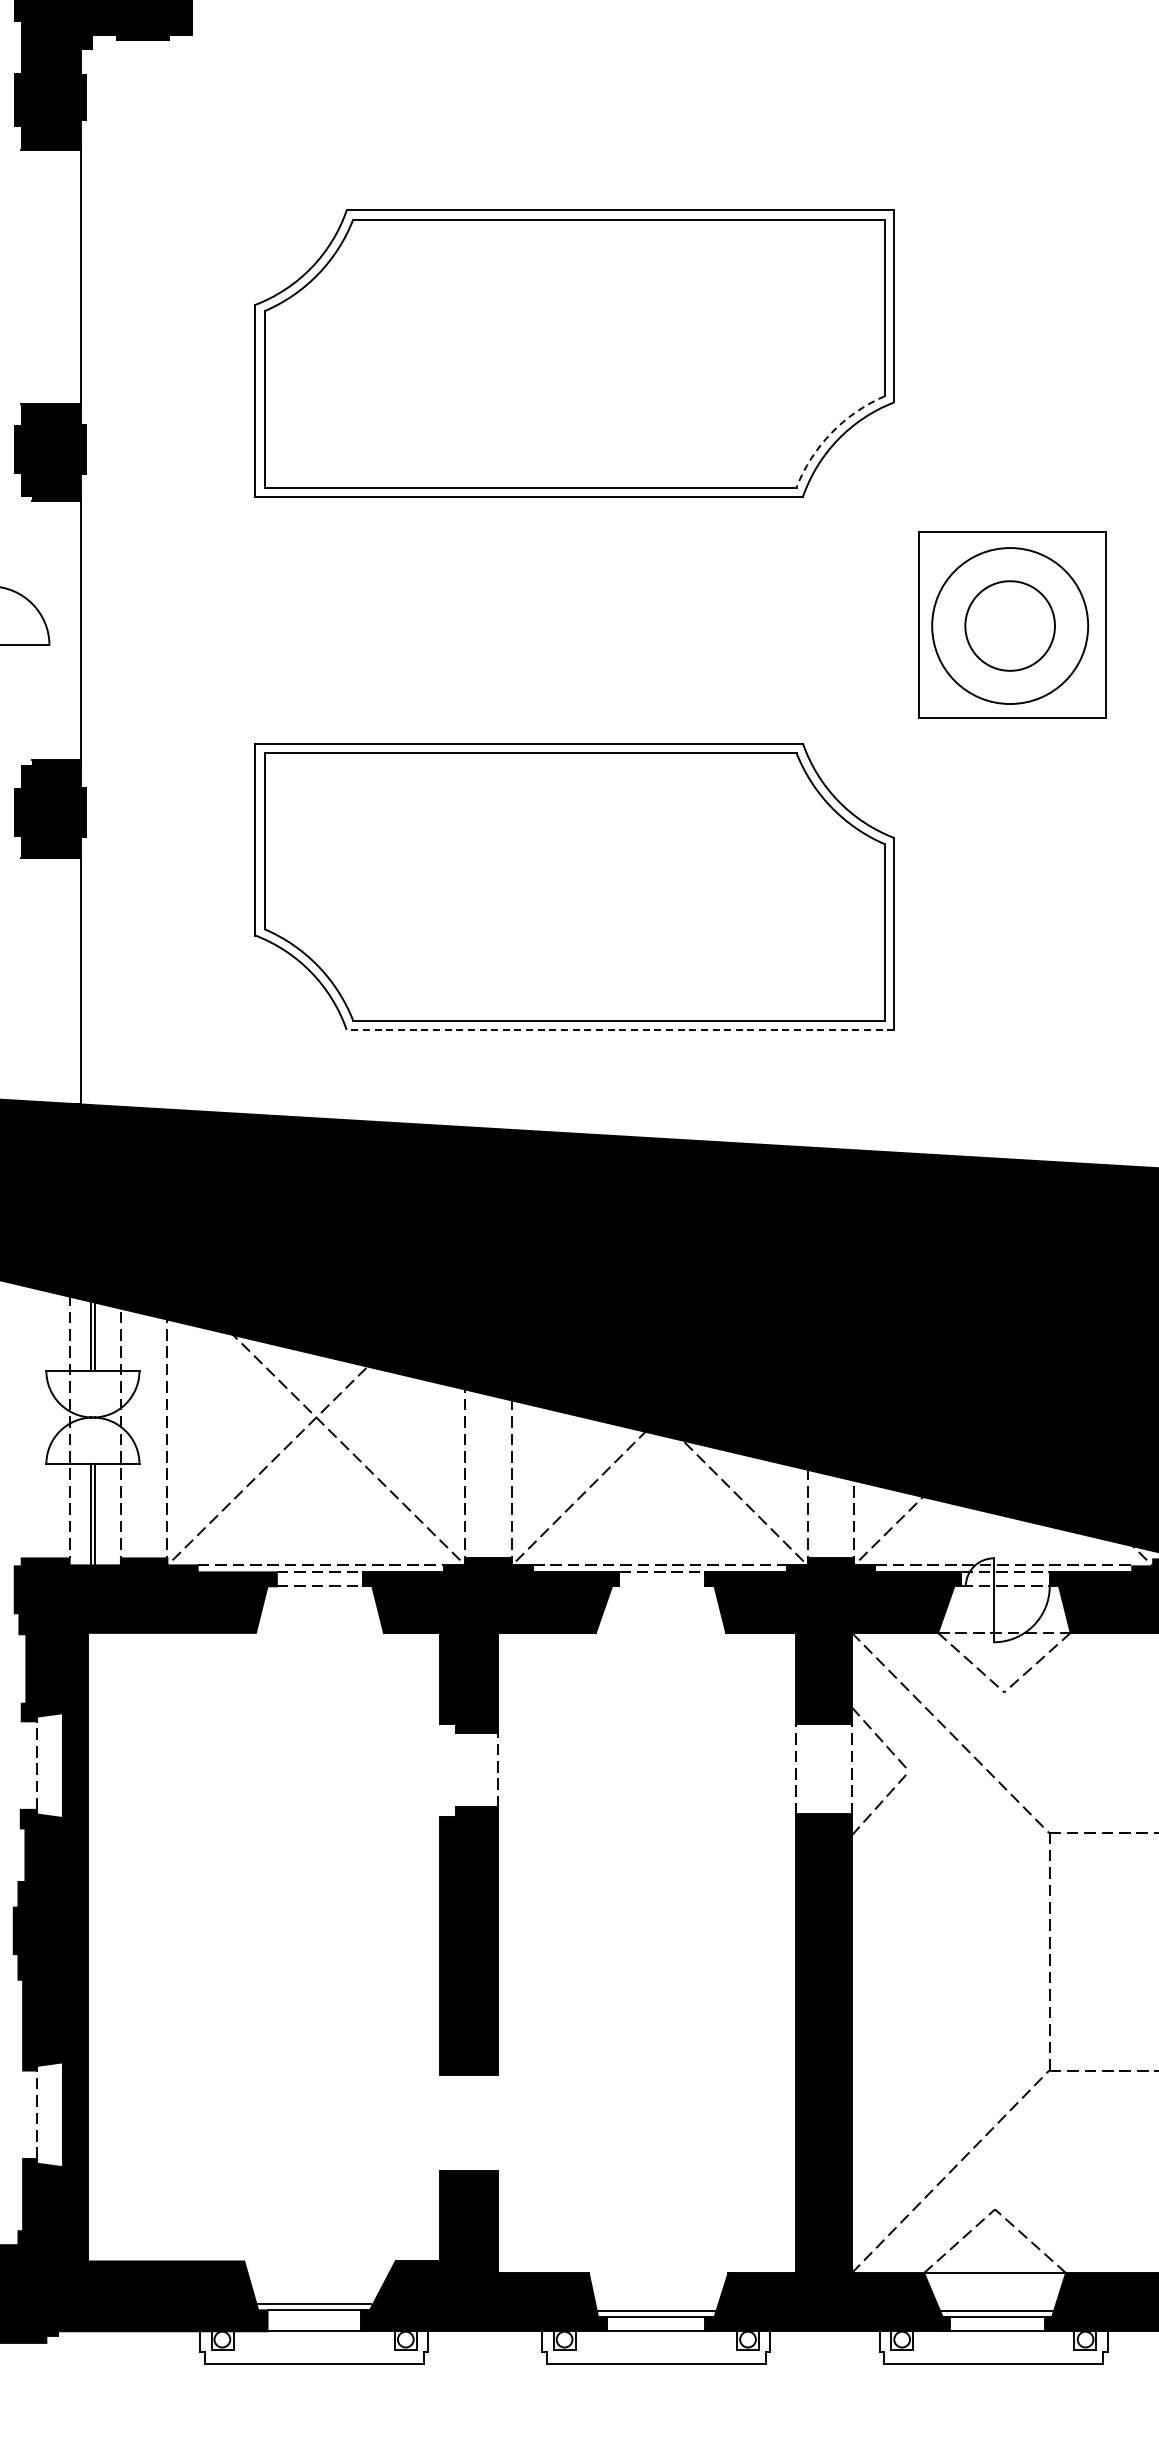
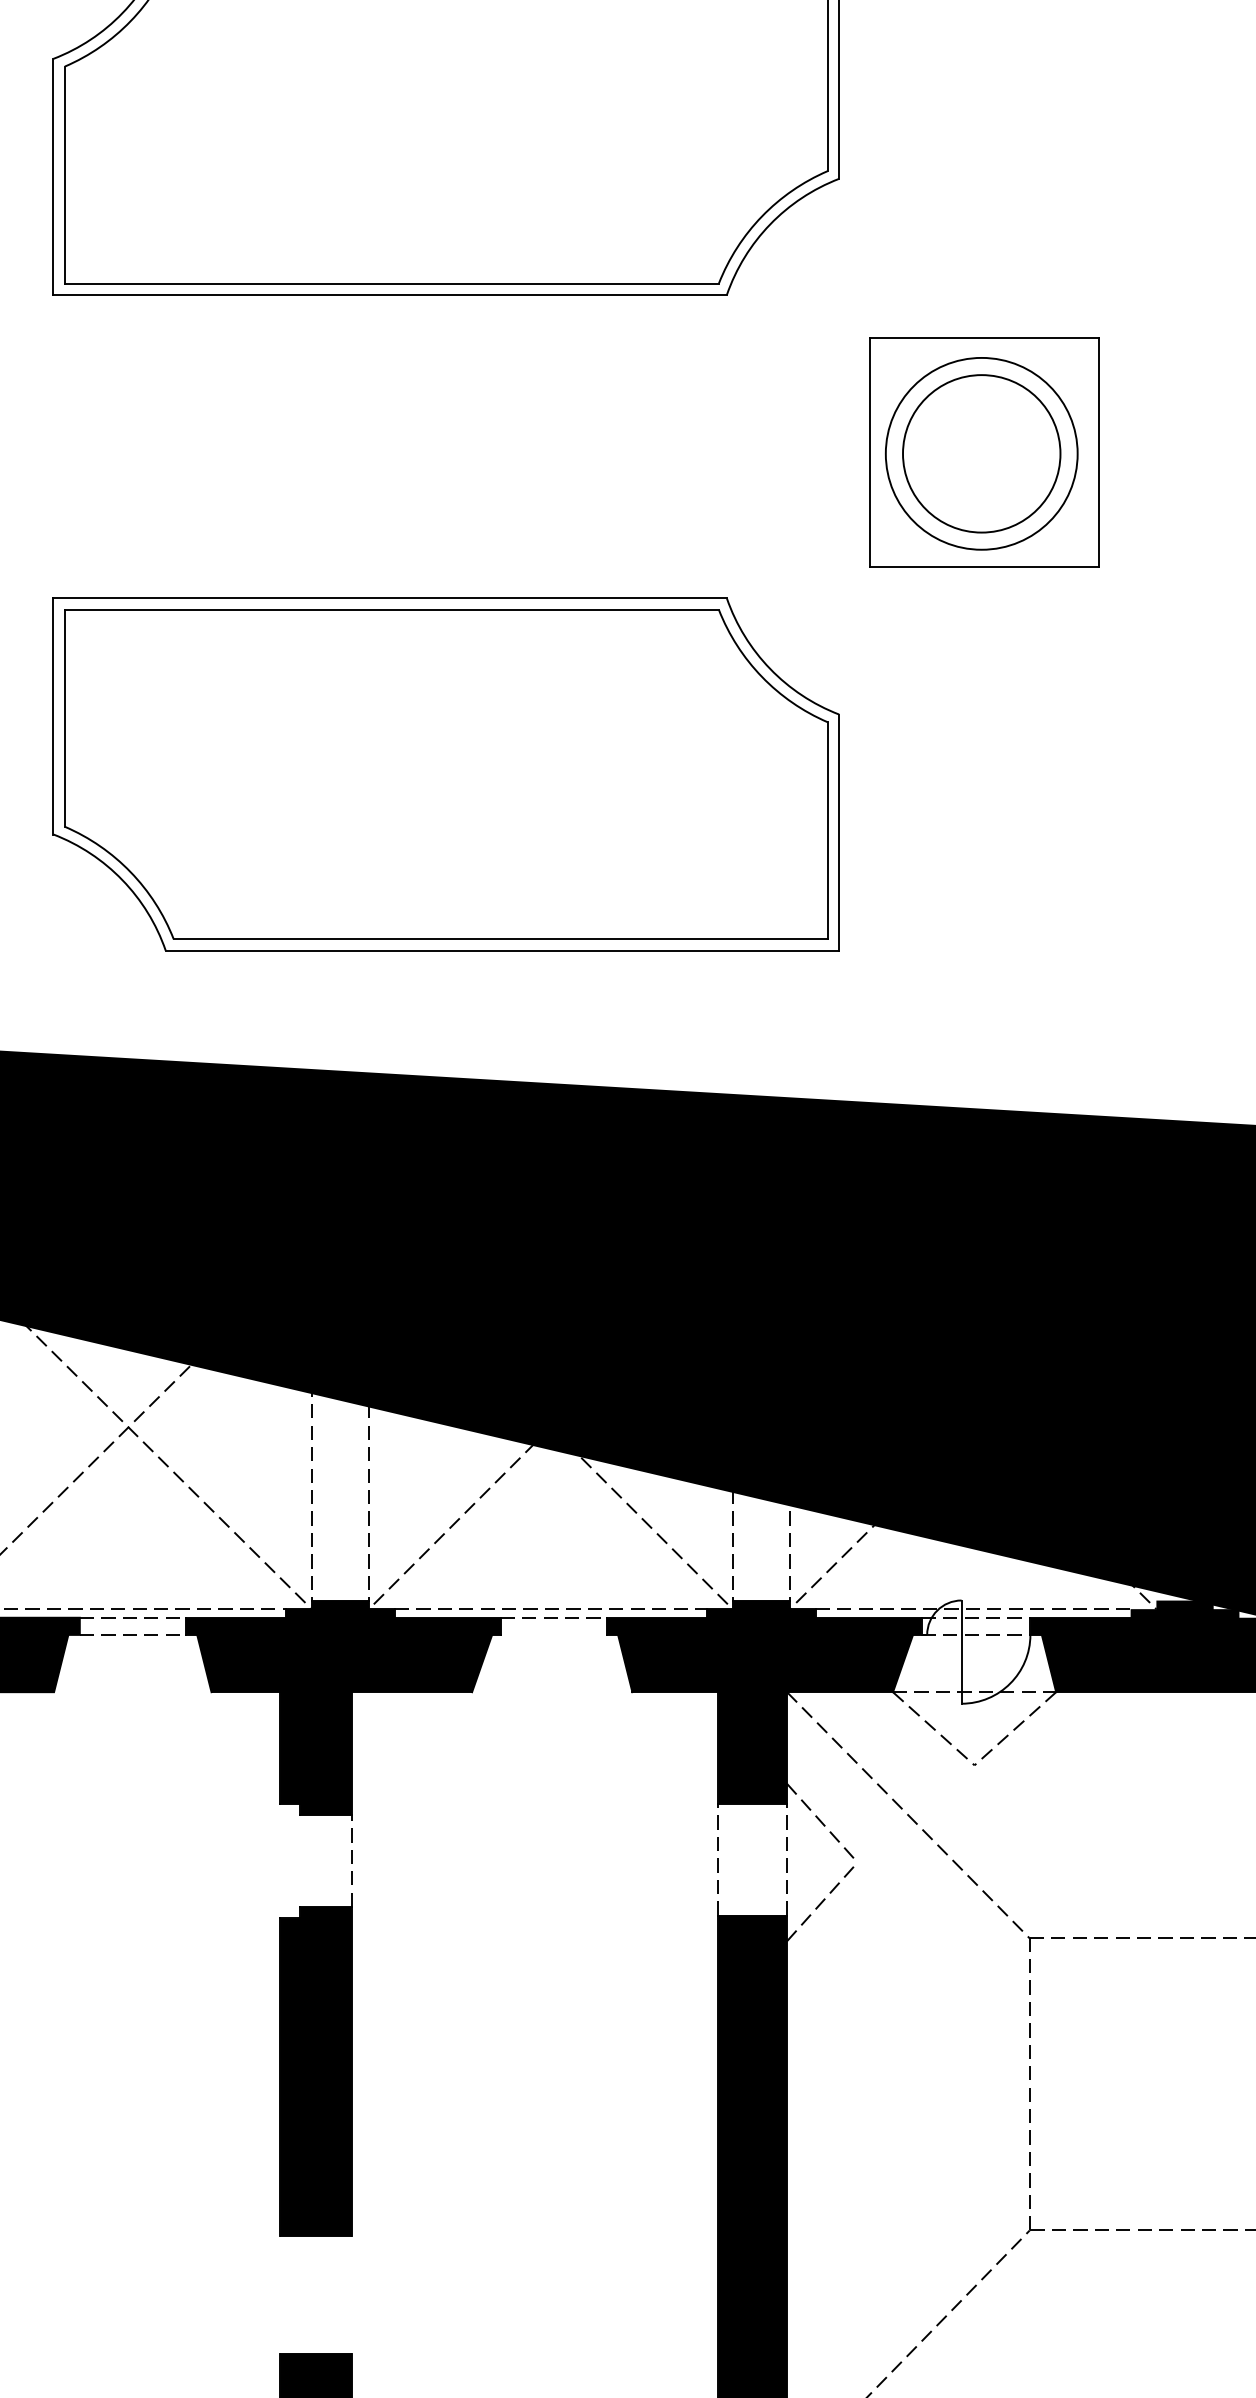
arc: (831, 432) -> (761, 215), dashed -> solid
circle: (1010, 626) -> (982, 454), size x1.43
line: (620, 1029) -> (502, 950), dashed -> solid

